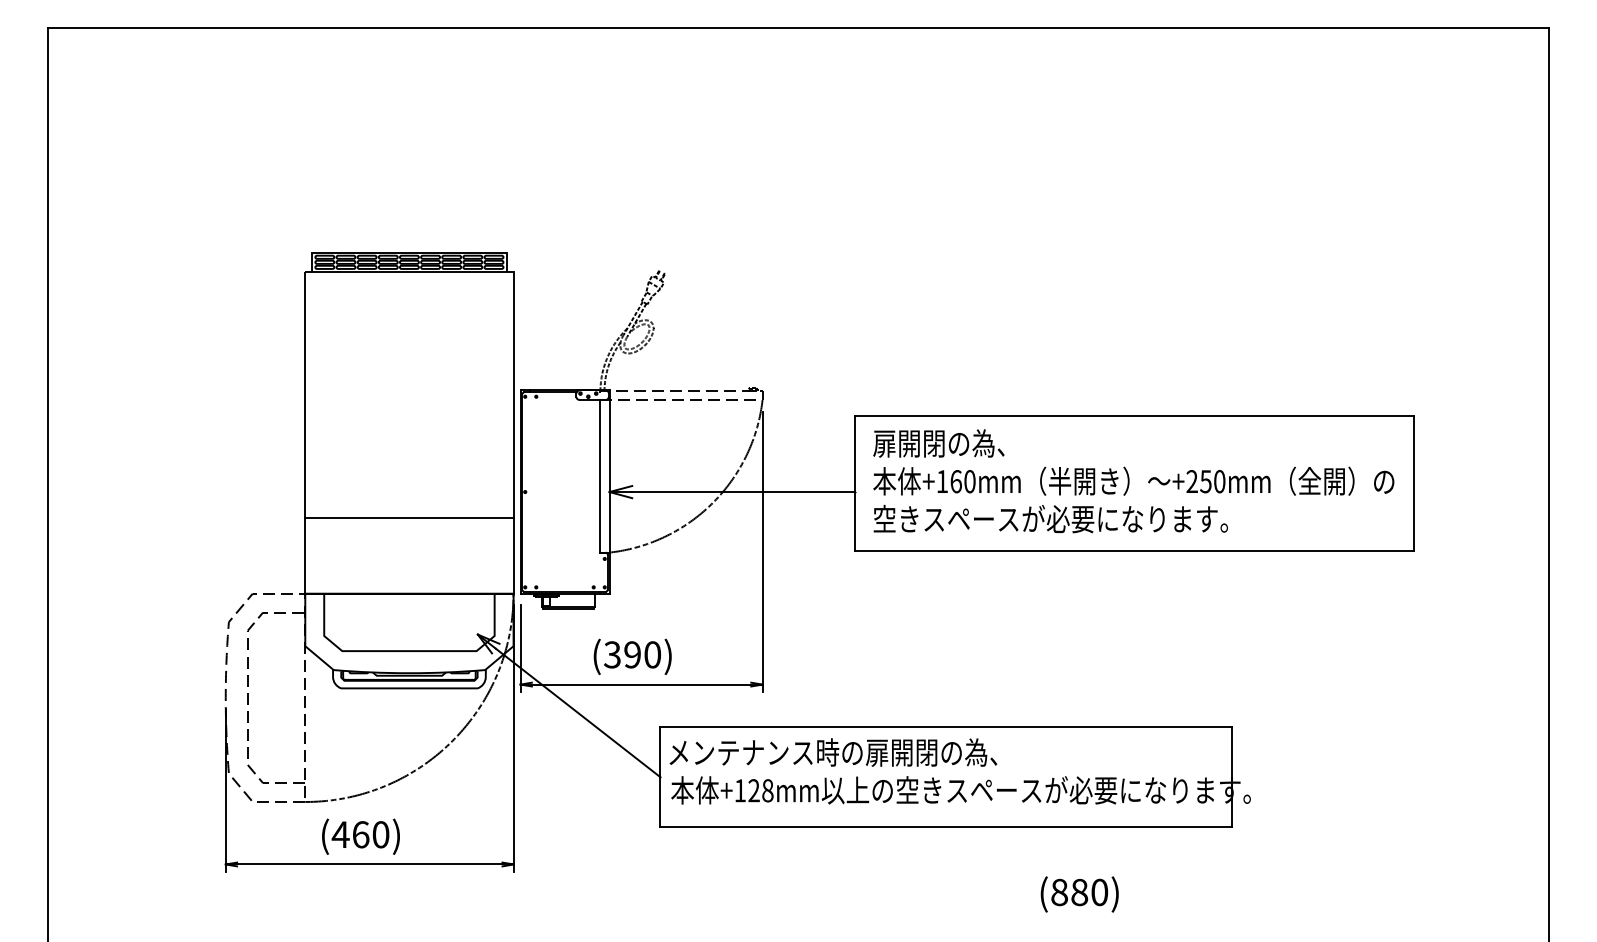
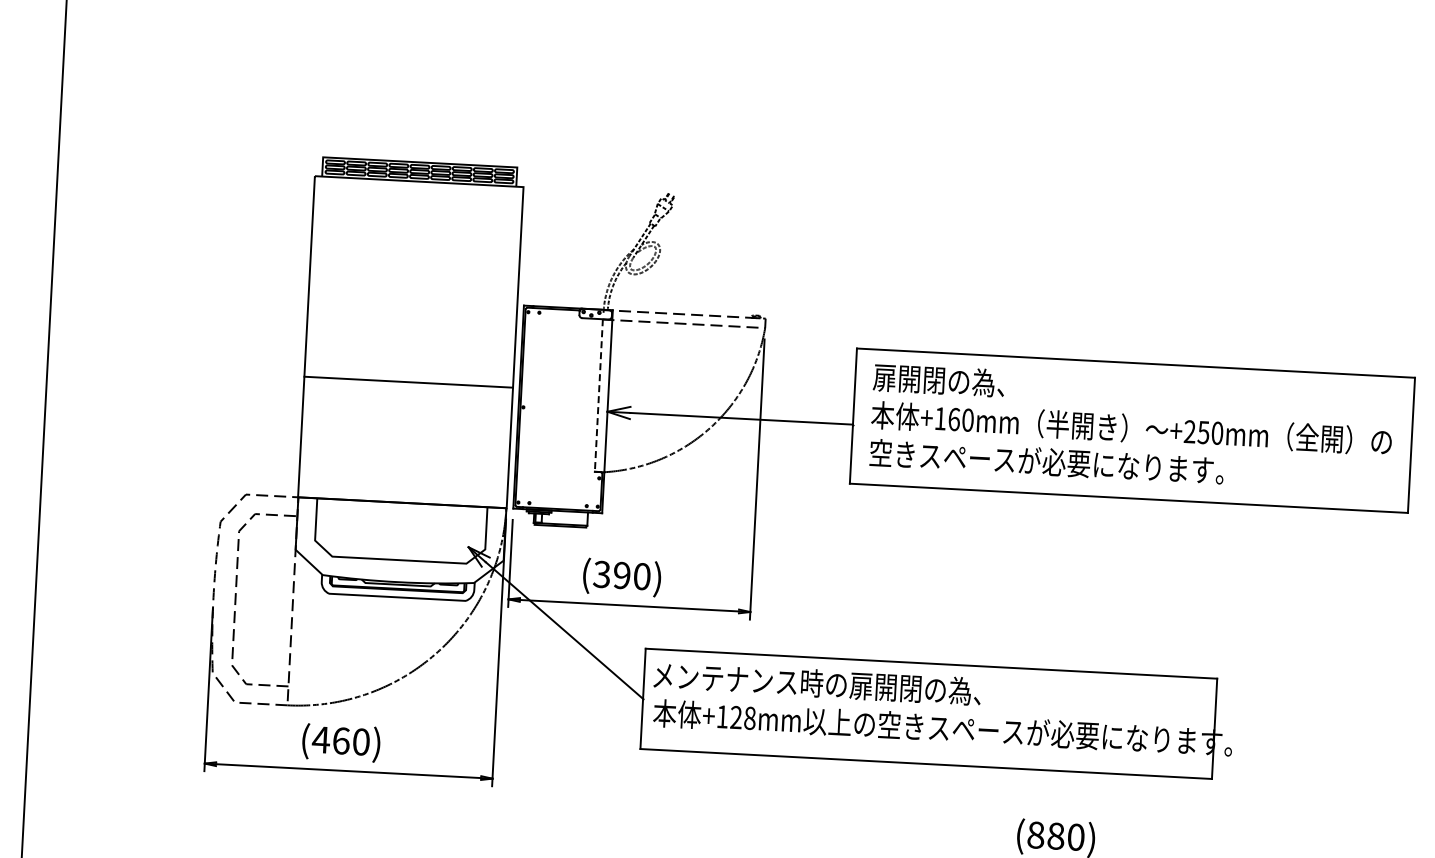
line: (600, 476) -> (599, 395), solid -> dashed
line: (408, 517) -> (407, 381), moved

